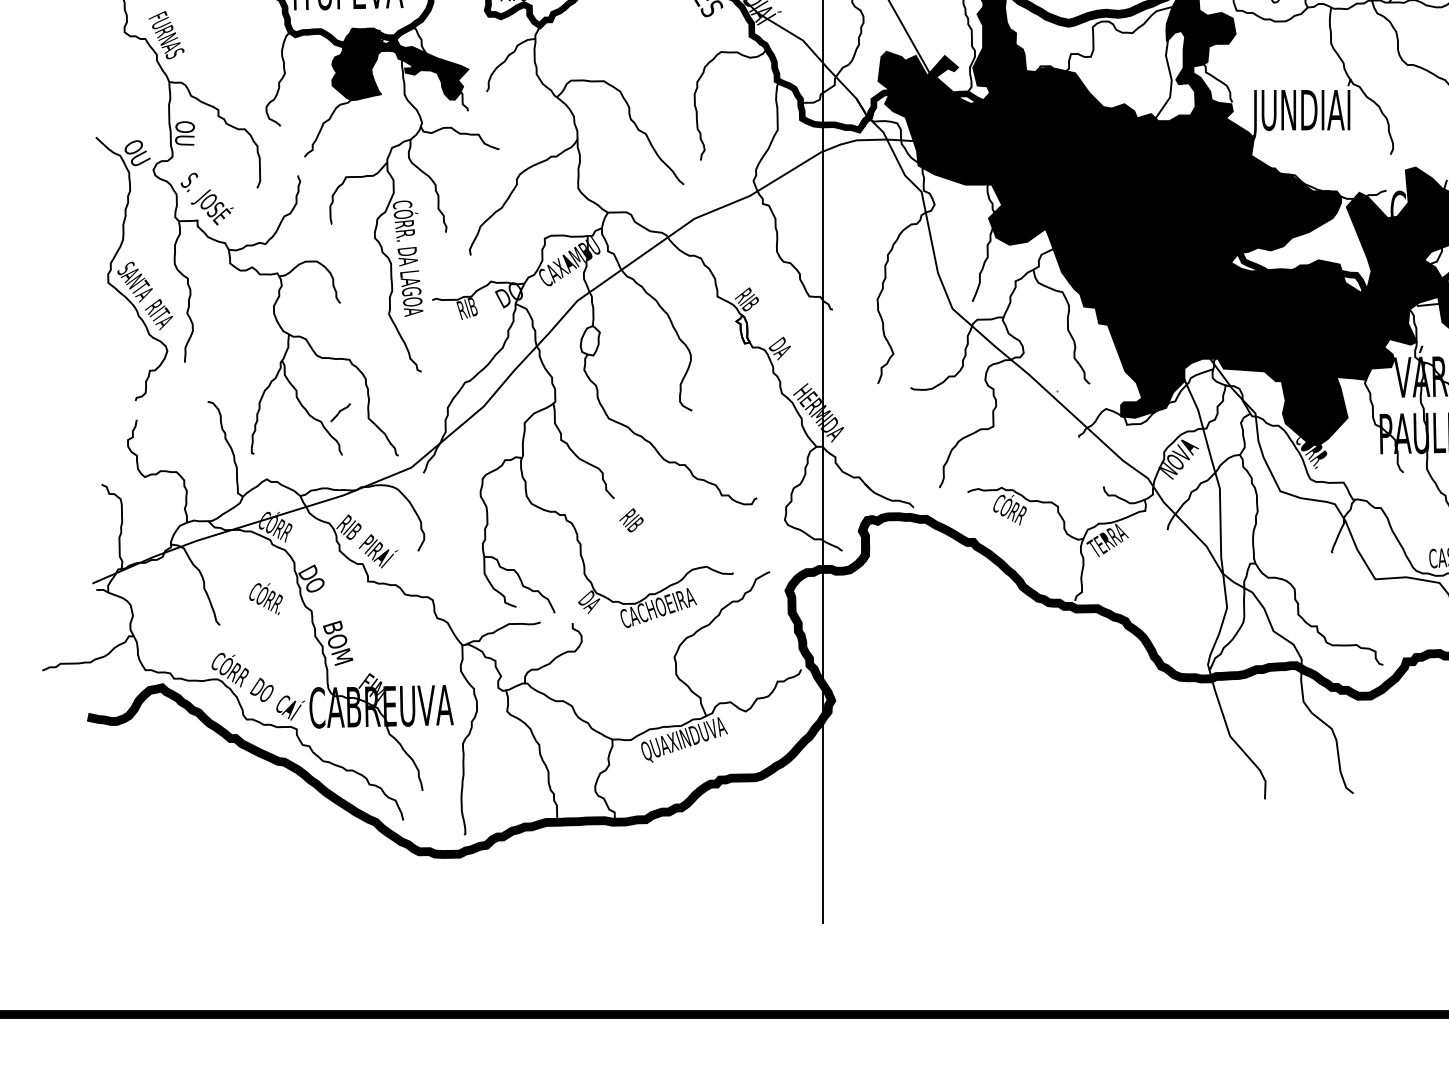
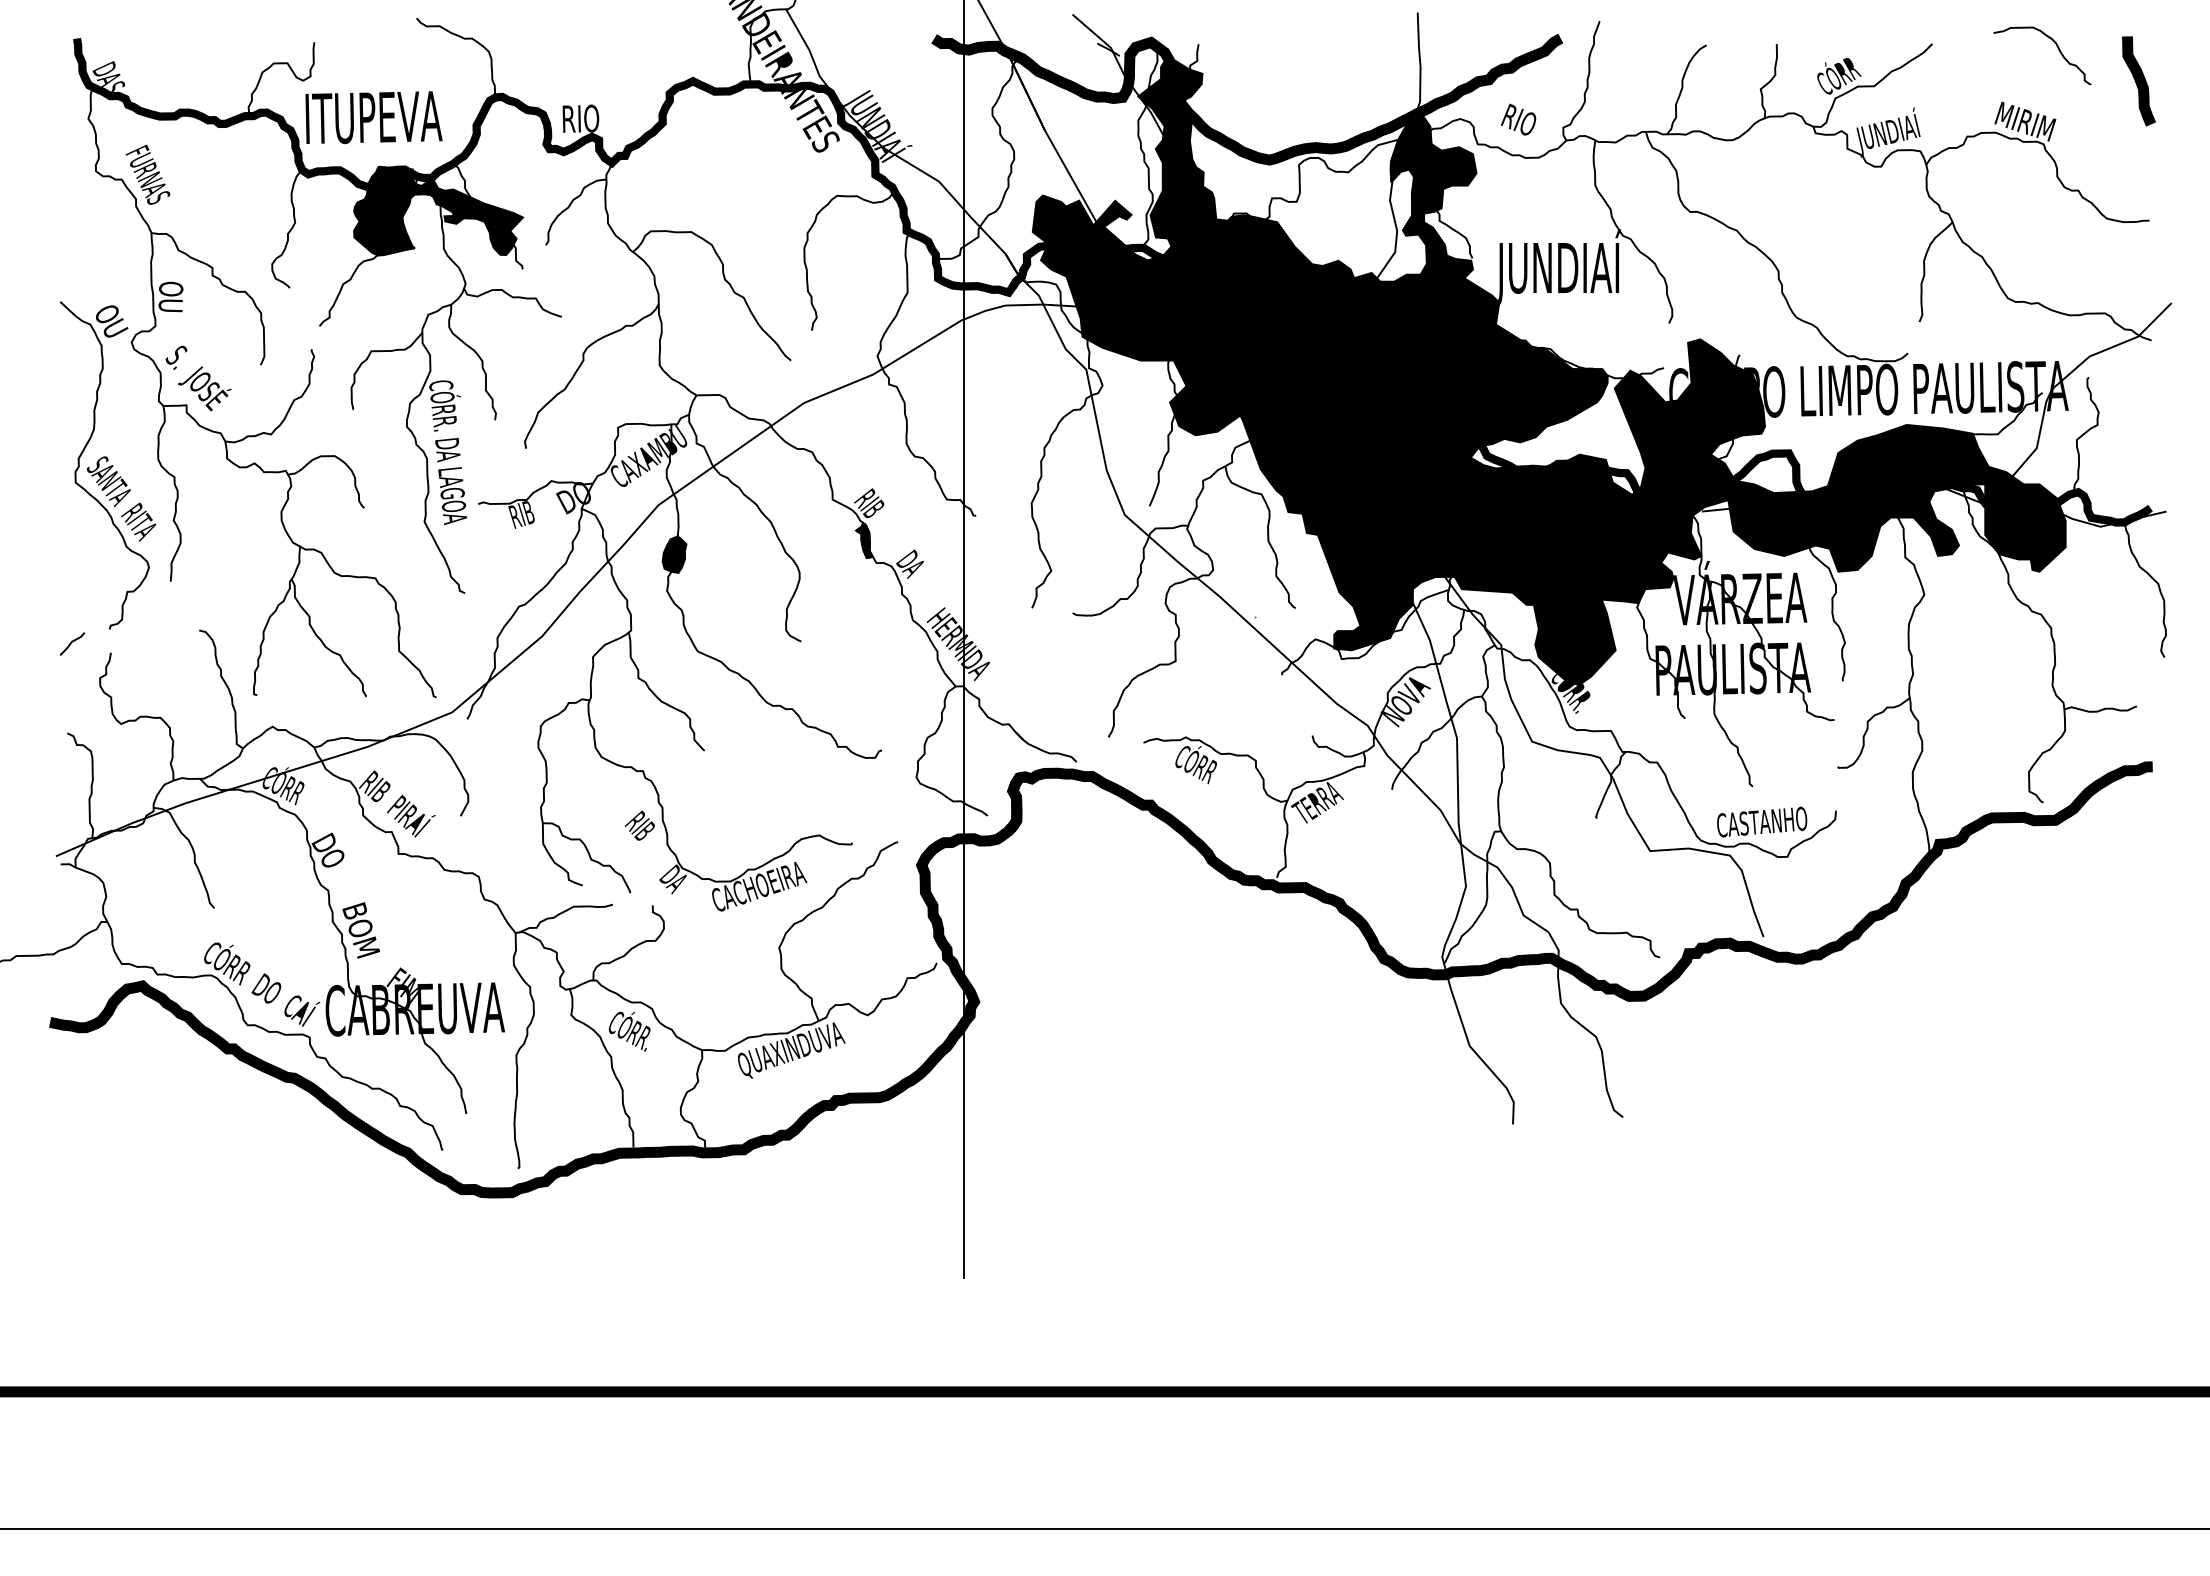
fill: (743, 329) -> (864, 540), added
fill: (590, 340) -> (674, 554), added
line: (340, 411) -> (72, 642), moved
text: (631, 520) -> (639, 825), moved
text: (265, 598) -> (629, 1031), moved

